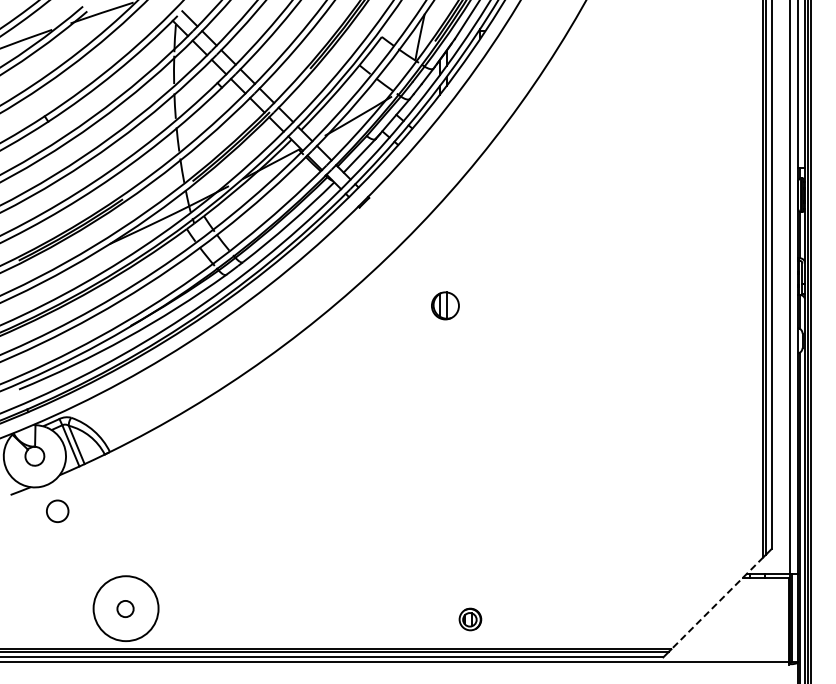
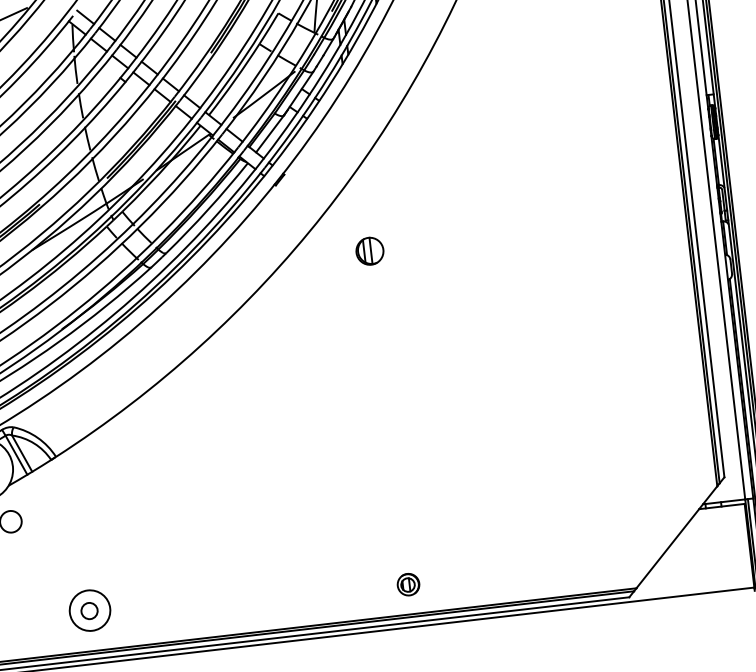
part: (445, 305) -> (369, 250), moved
line: (717, 603) -> (676, 537), dashed -> solid
circle: (125, 608) -> (89, 610), size x0.62
part: (470, 619) -> (408, 584), moved

